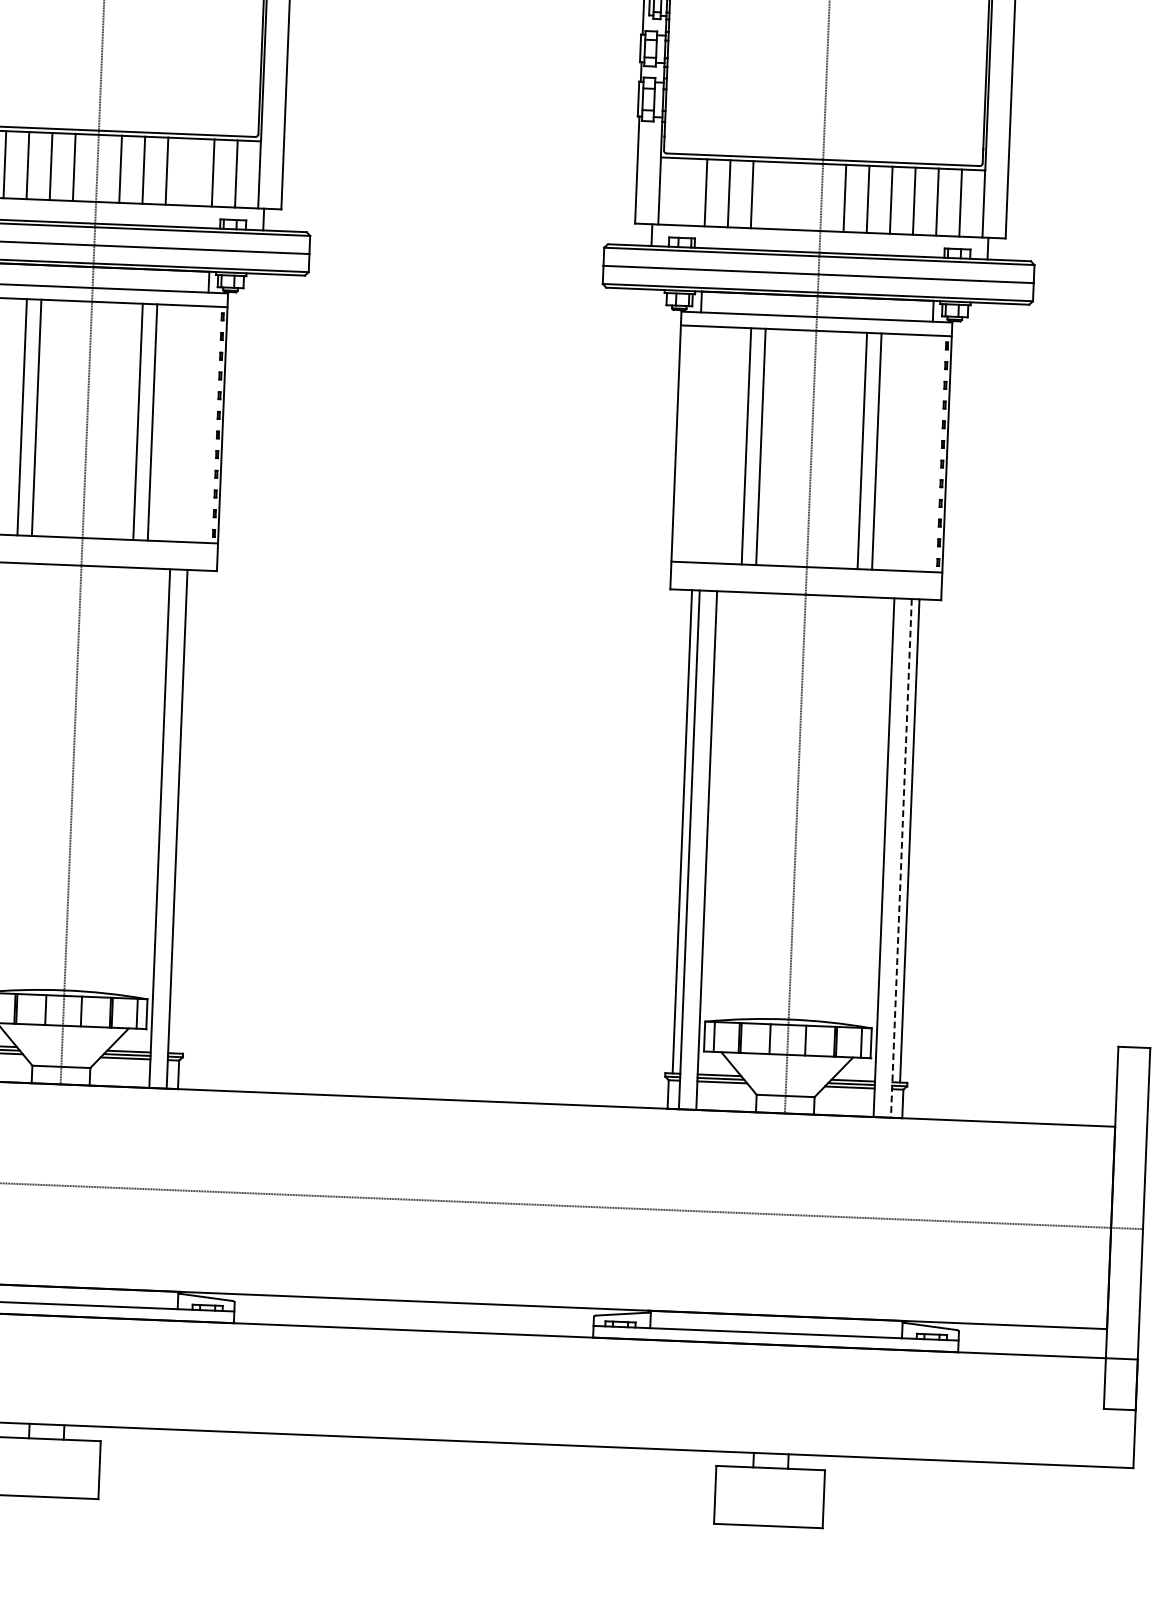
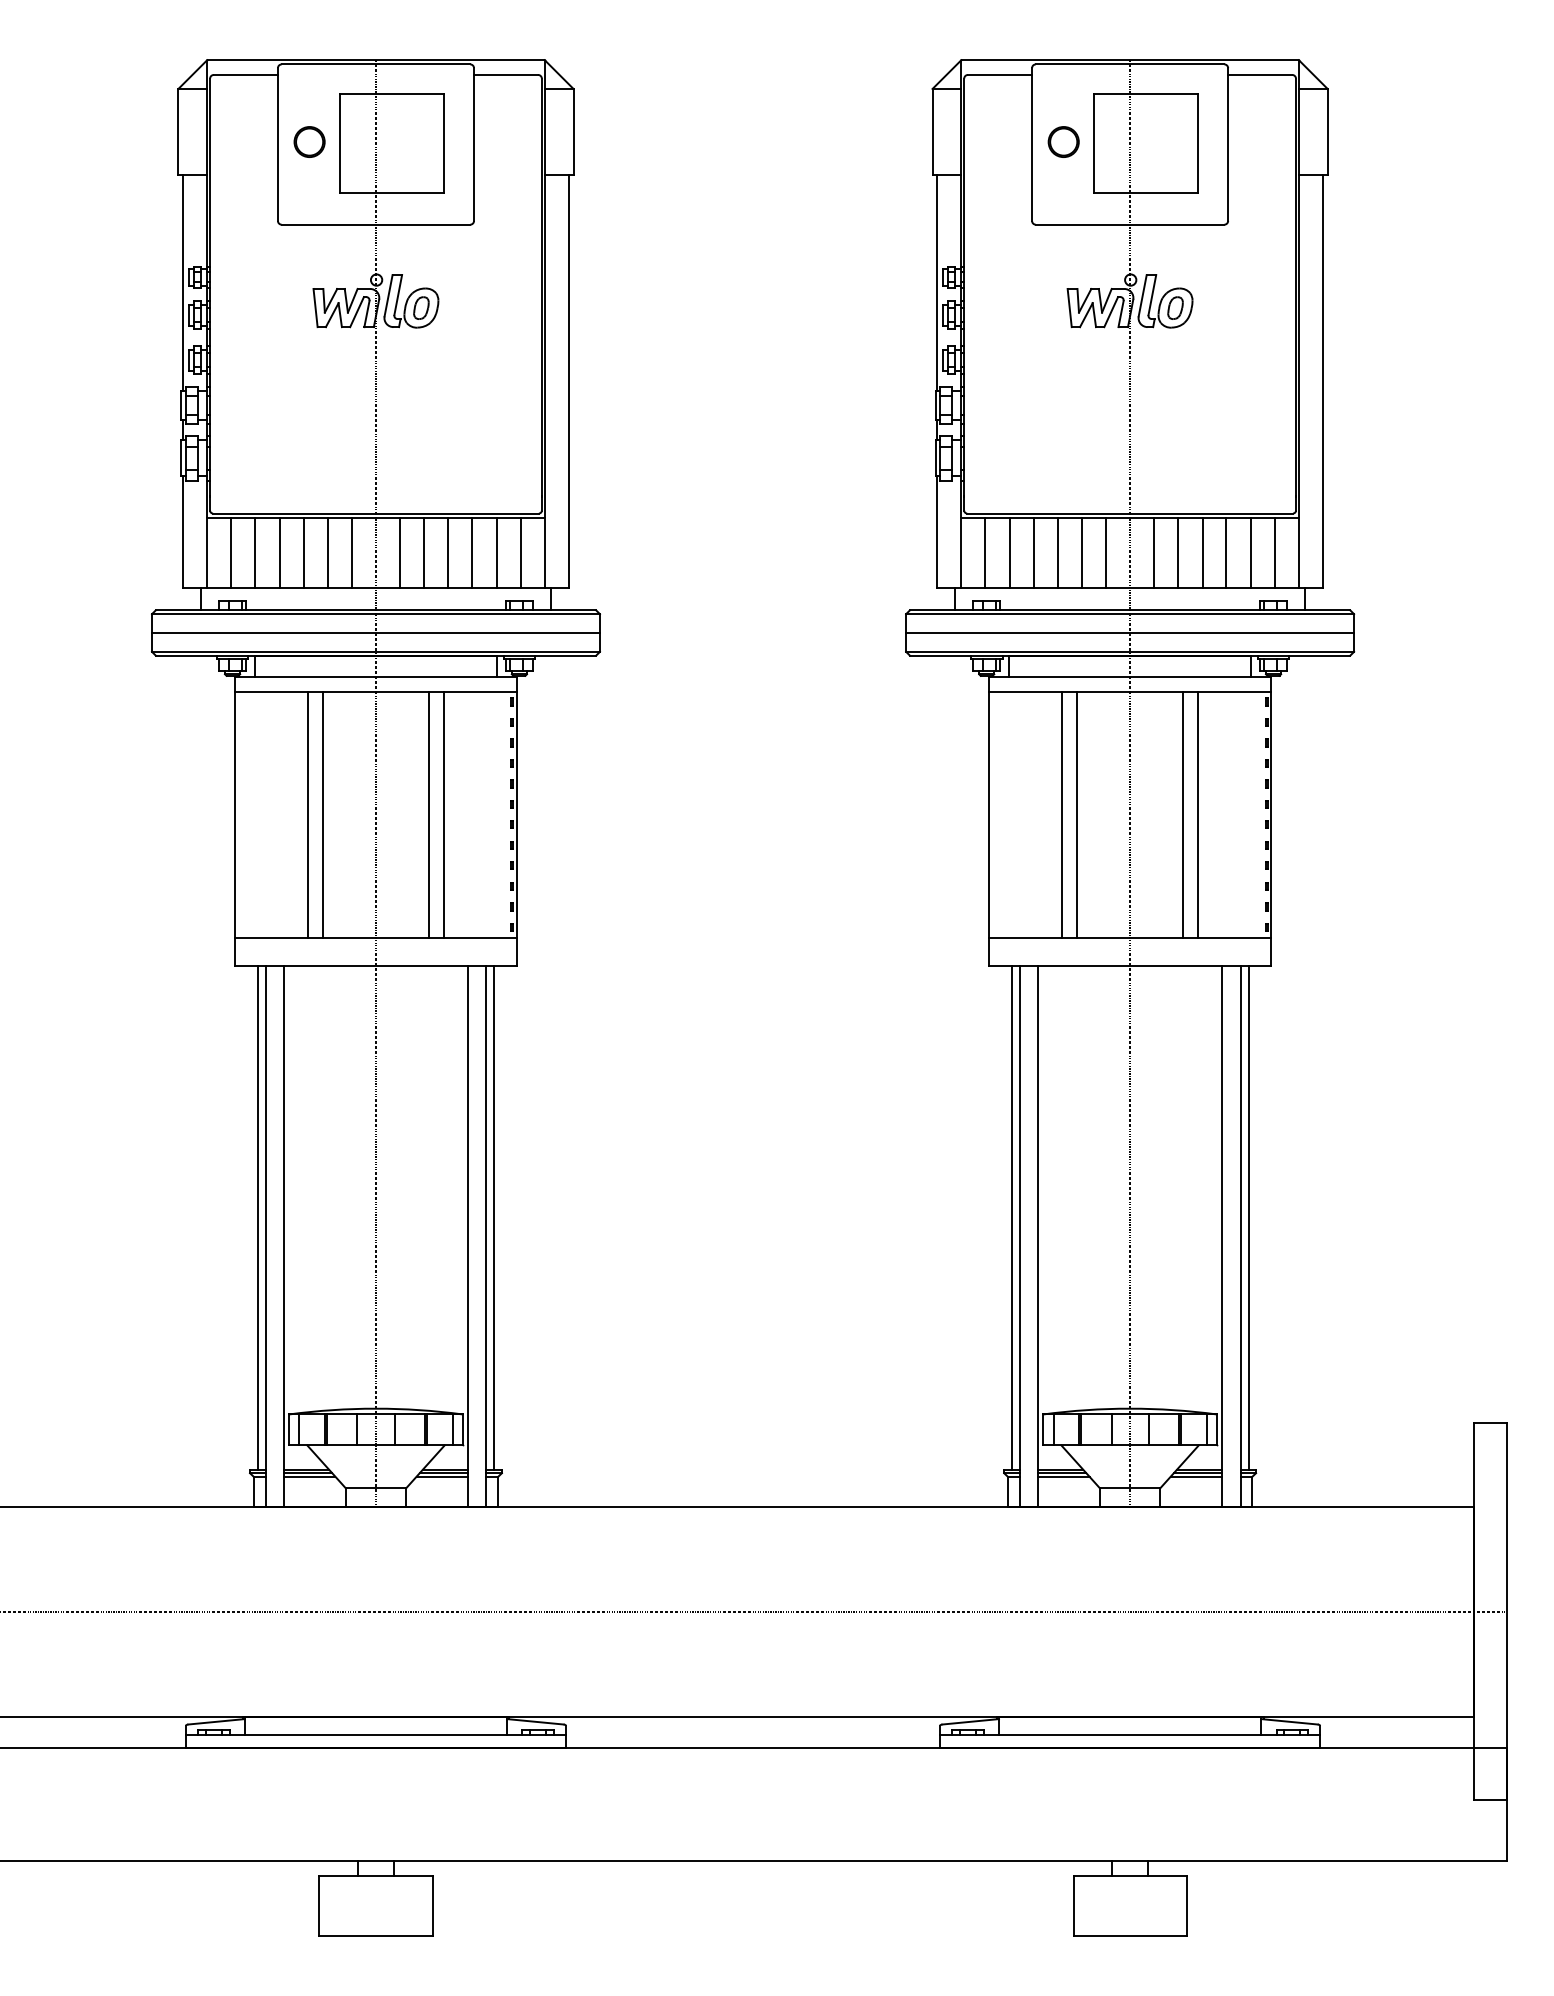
line: (190, 171) -> (472, 552), added
line: (682, 191) -> (985, 552), added
line: (775, 195) -> (1081, 552), added
line: (798, 196) -> (1105, 552), added
line: (185, 811) -> (494, 1217), added
line: (901, 859) -> (1240, 1237), dashed -> solid

